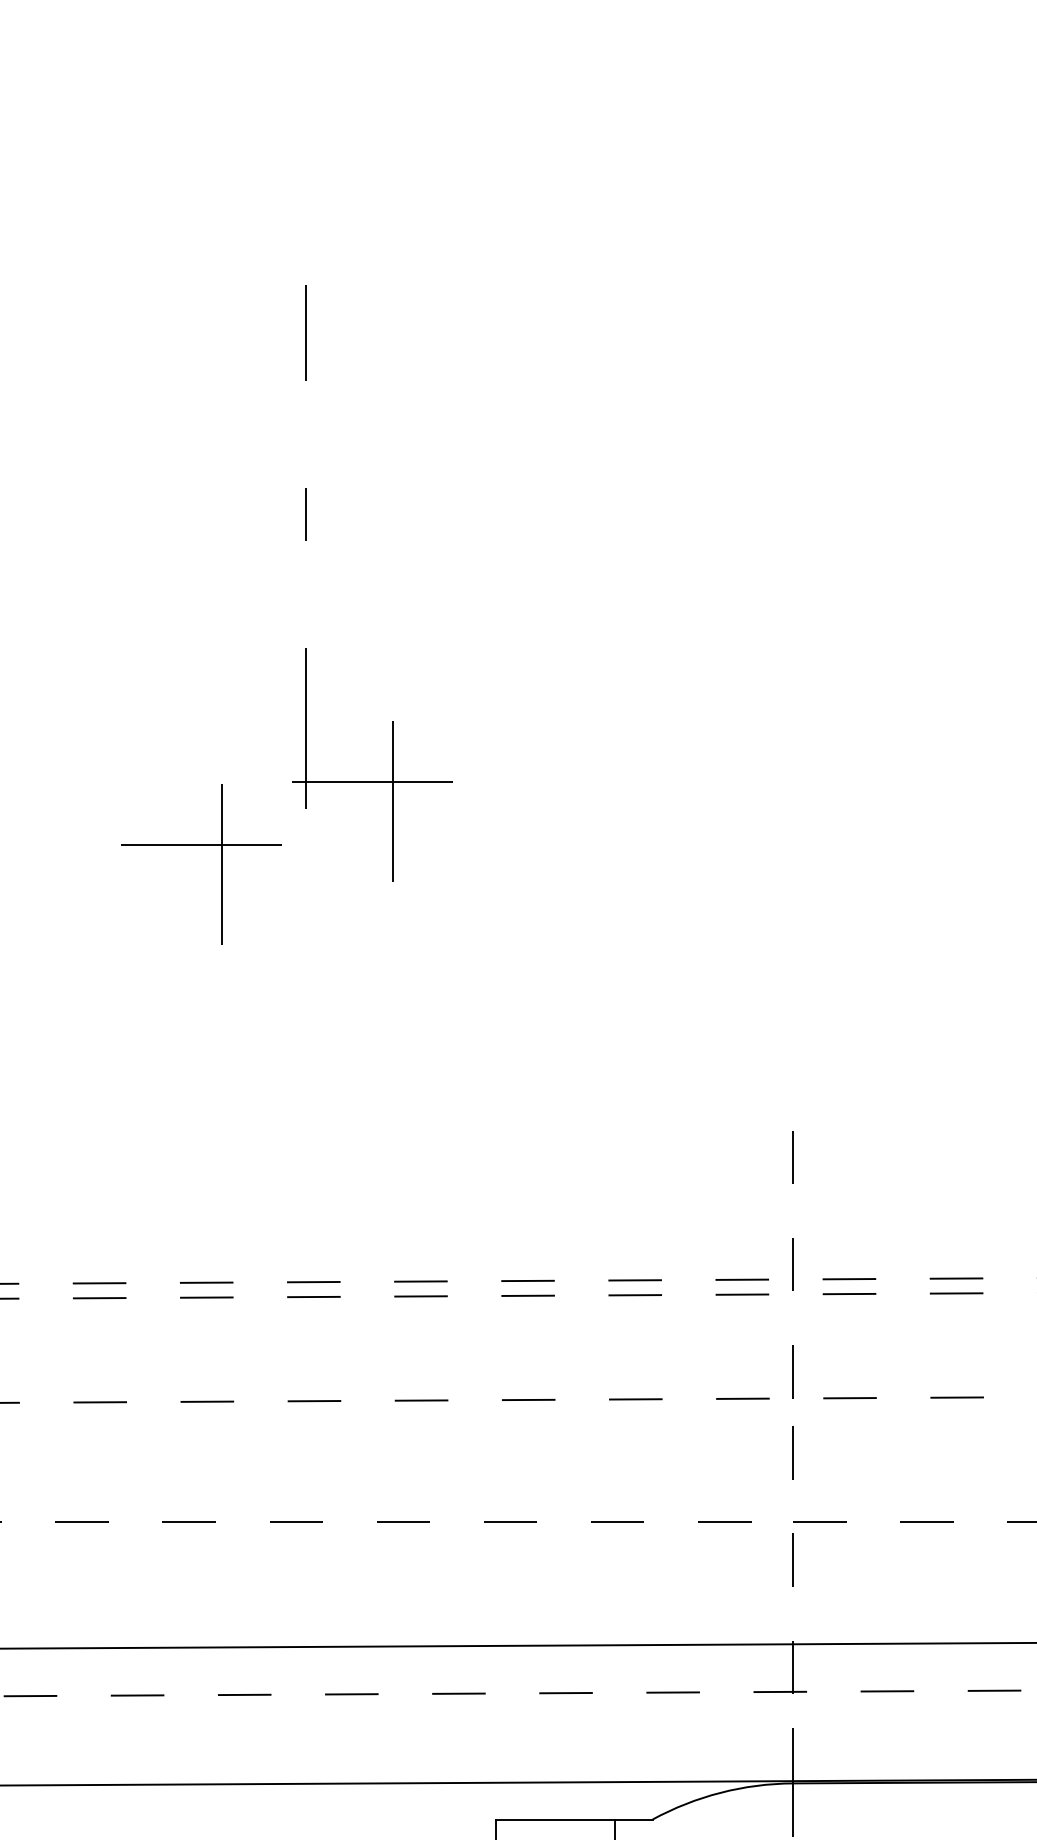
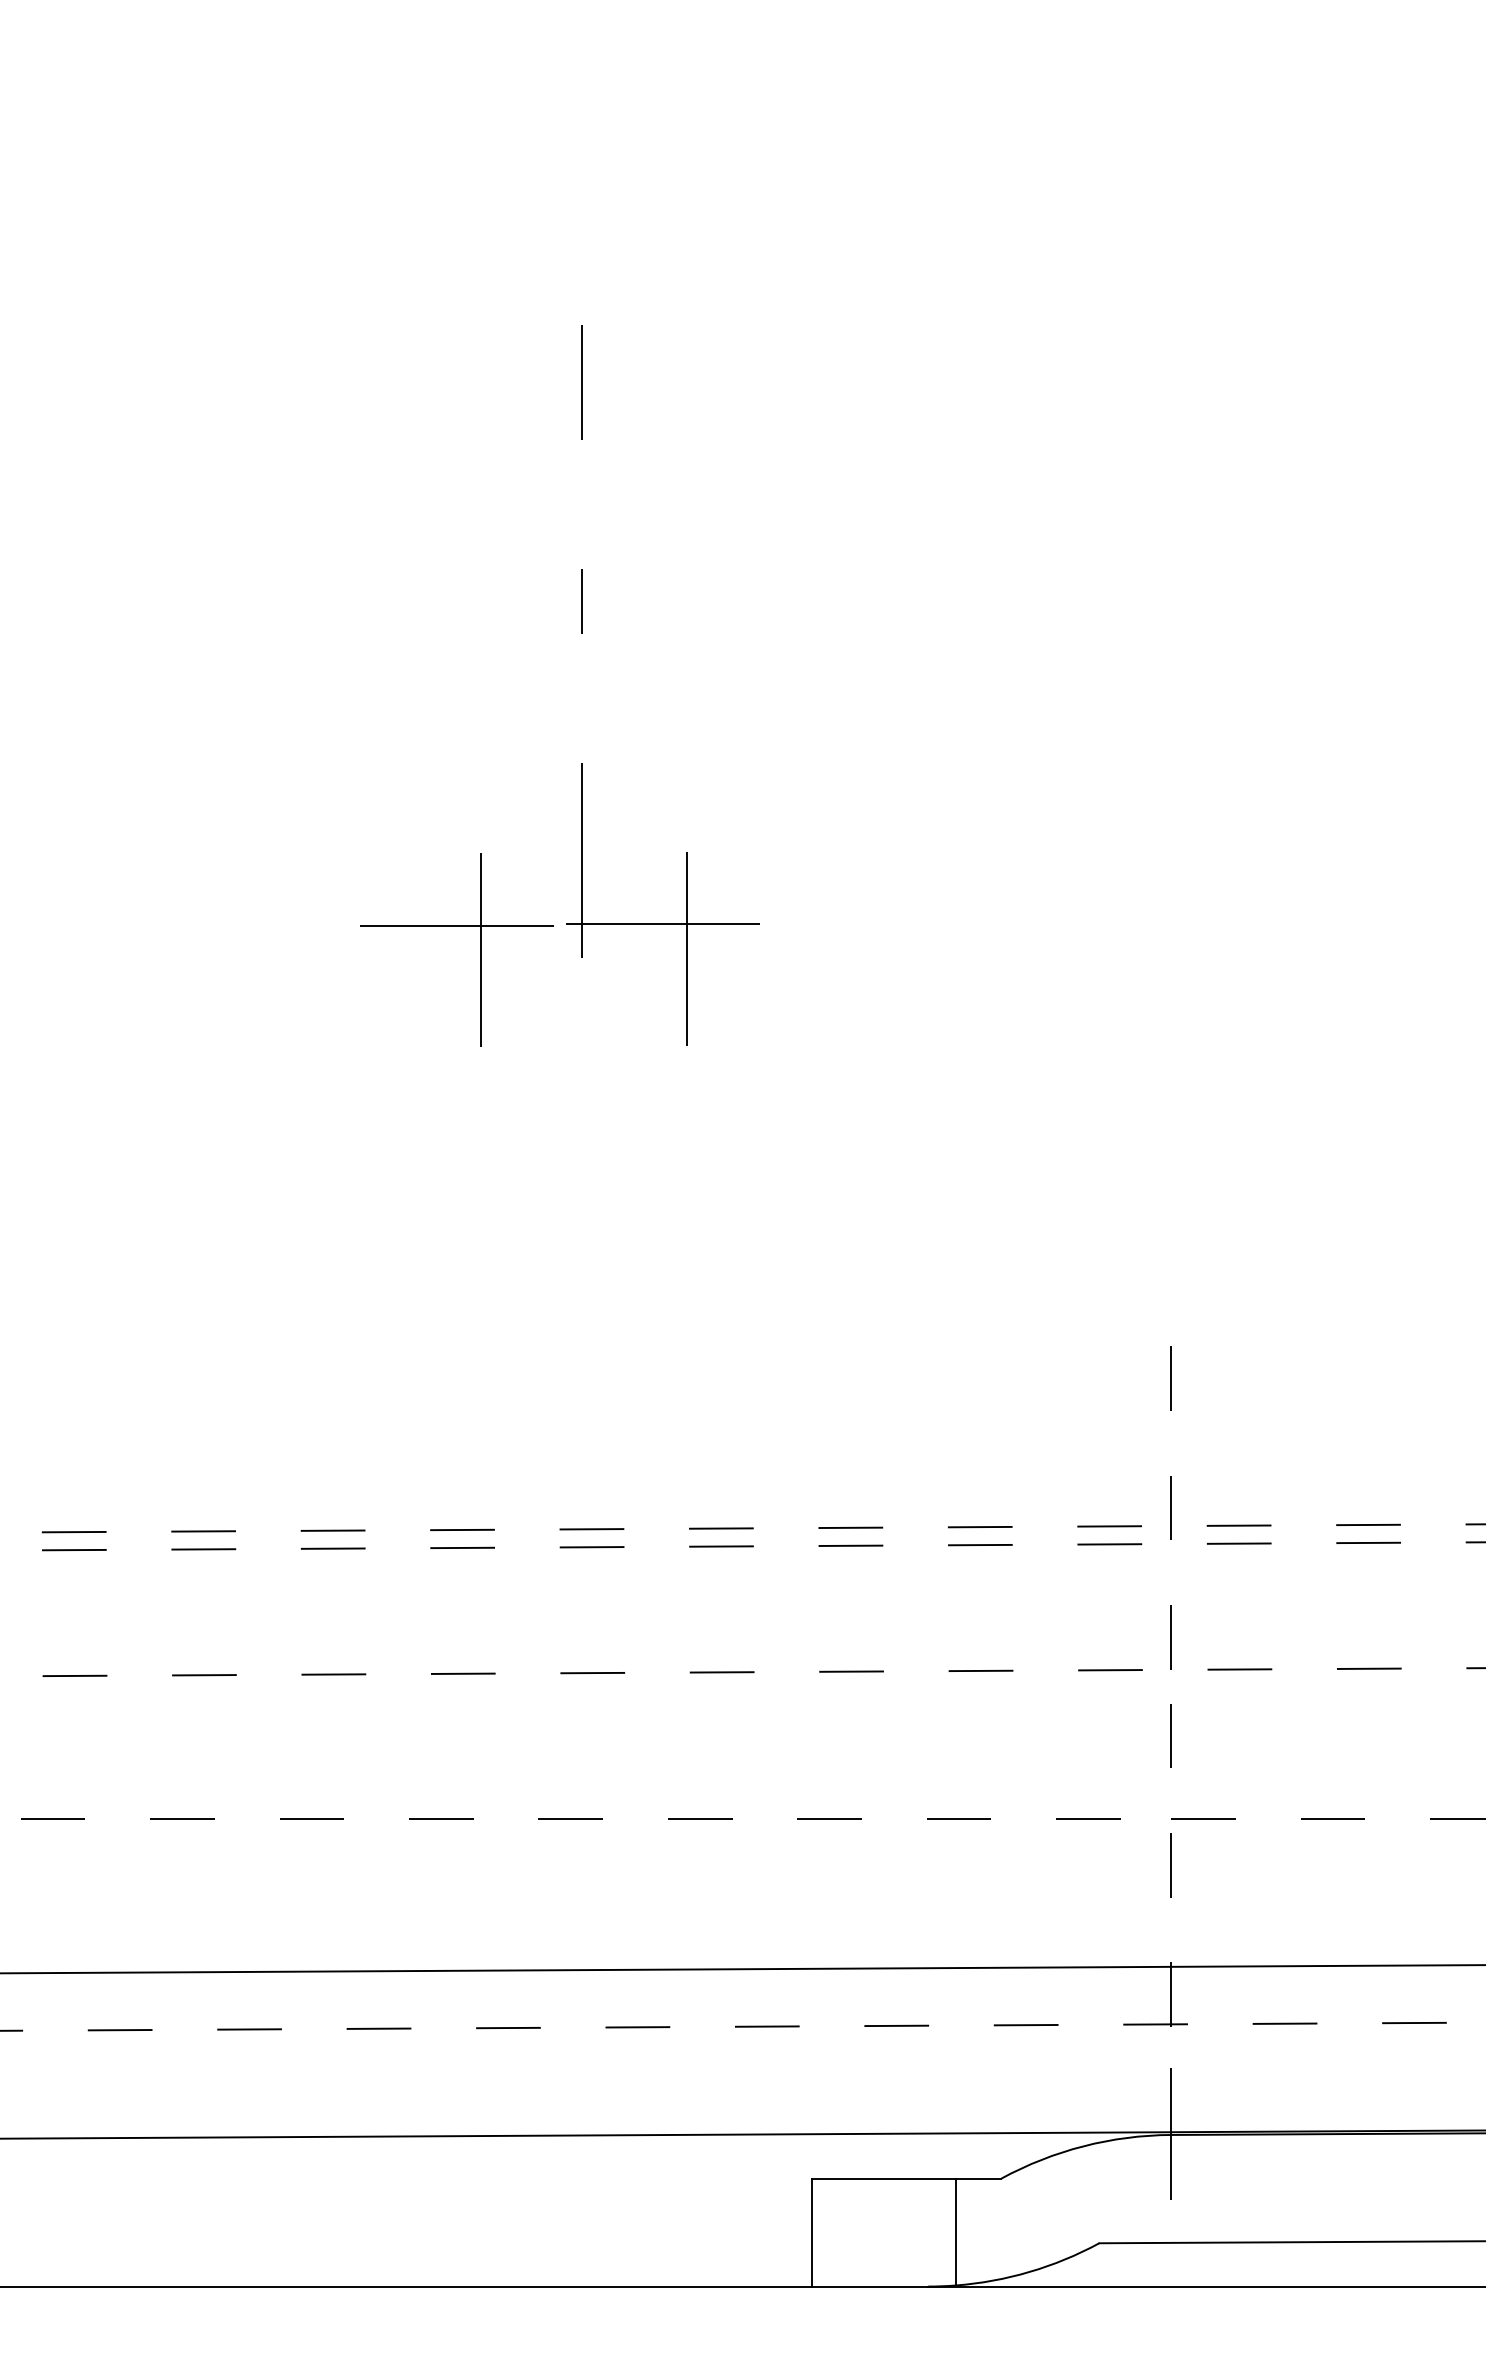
part: (201, 845) -> (456, 926), moved

